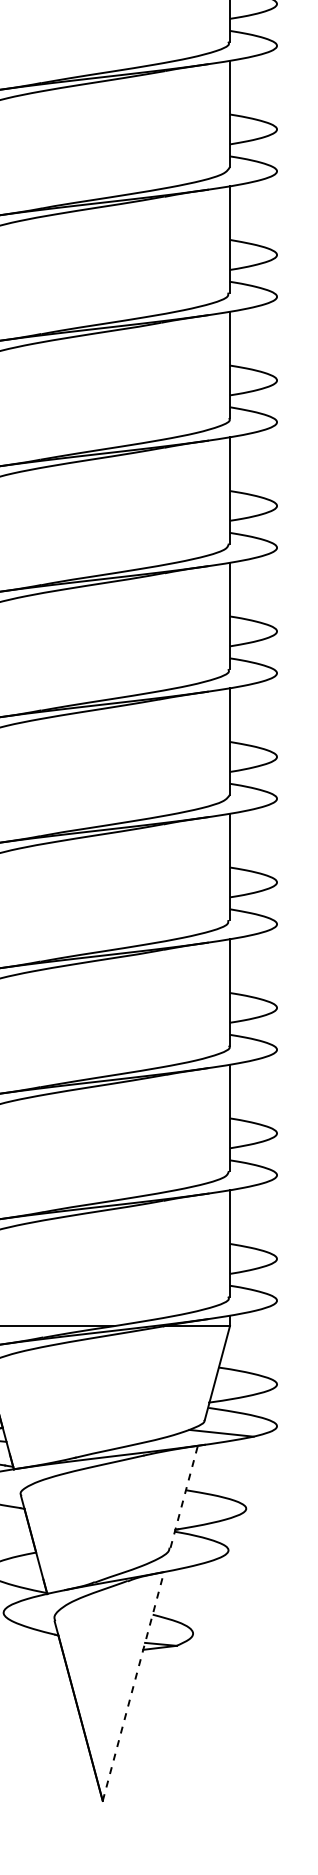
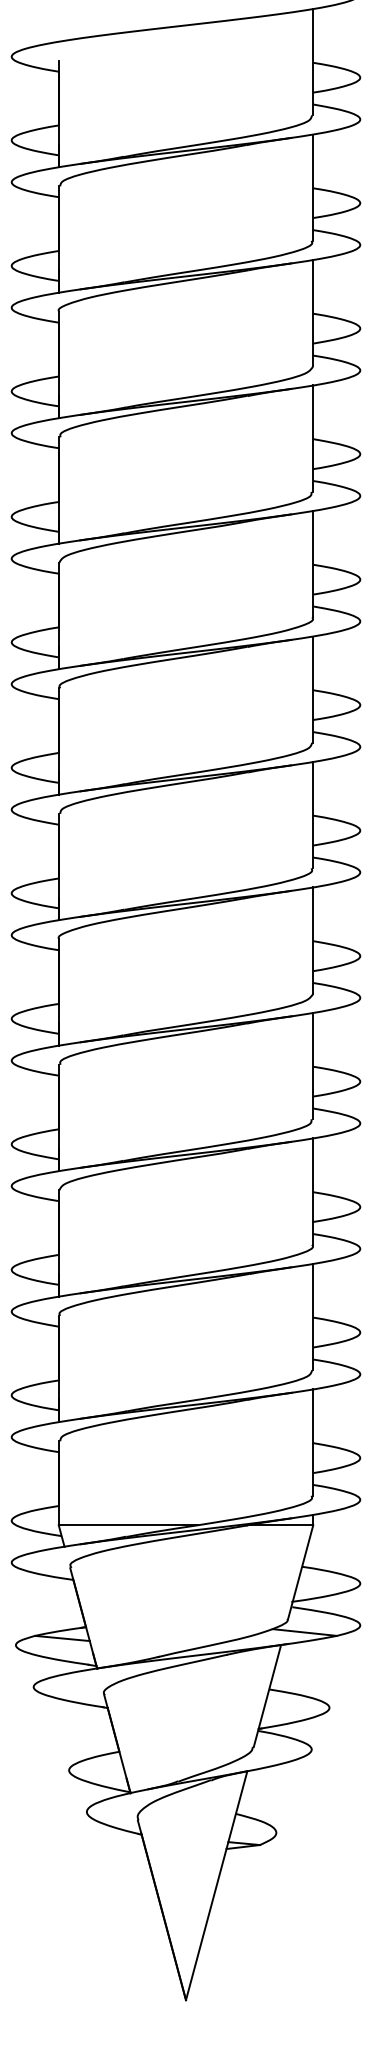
line: (184, 1497) -> (267, 1696), dashed -> solid
line: (133, 1686) -> (216, 1885), dashed -> solid

